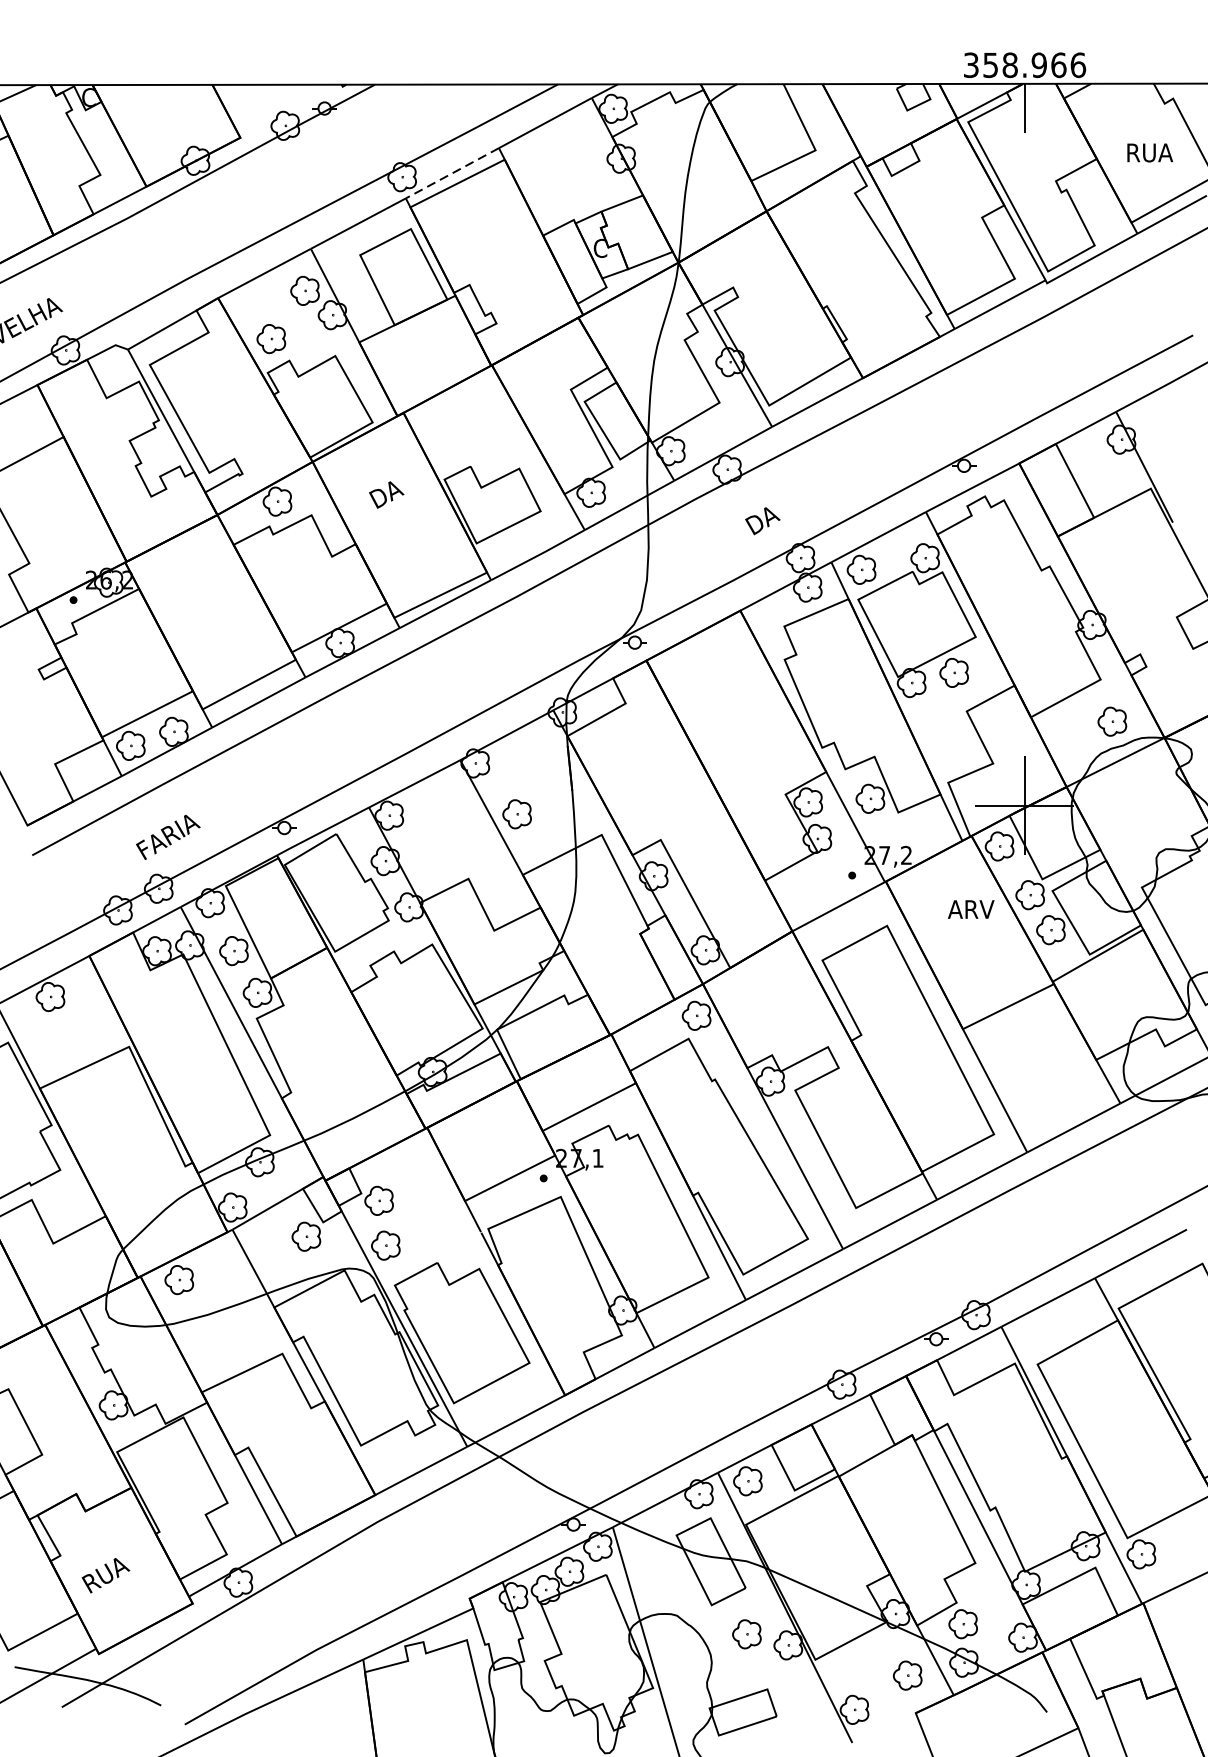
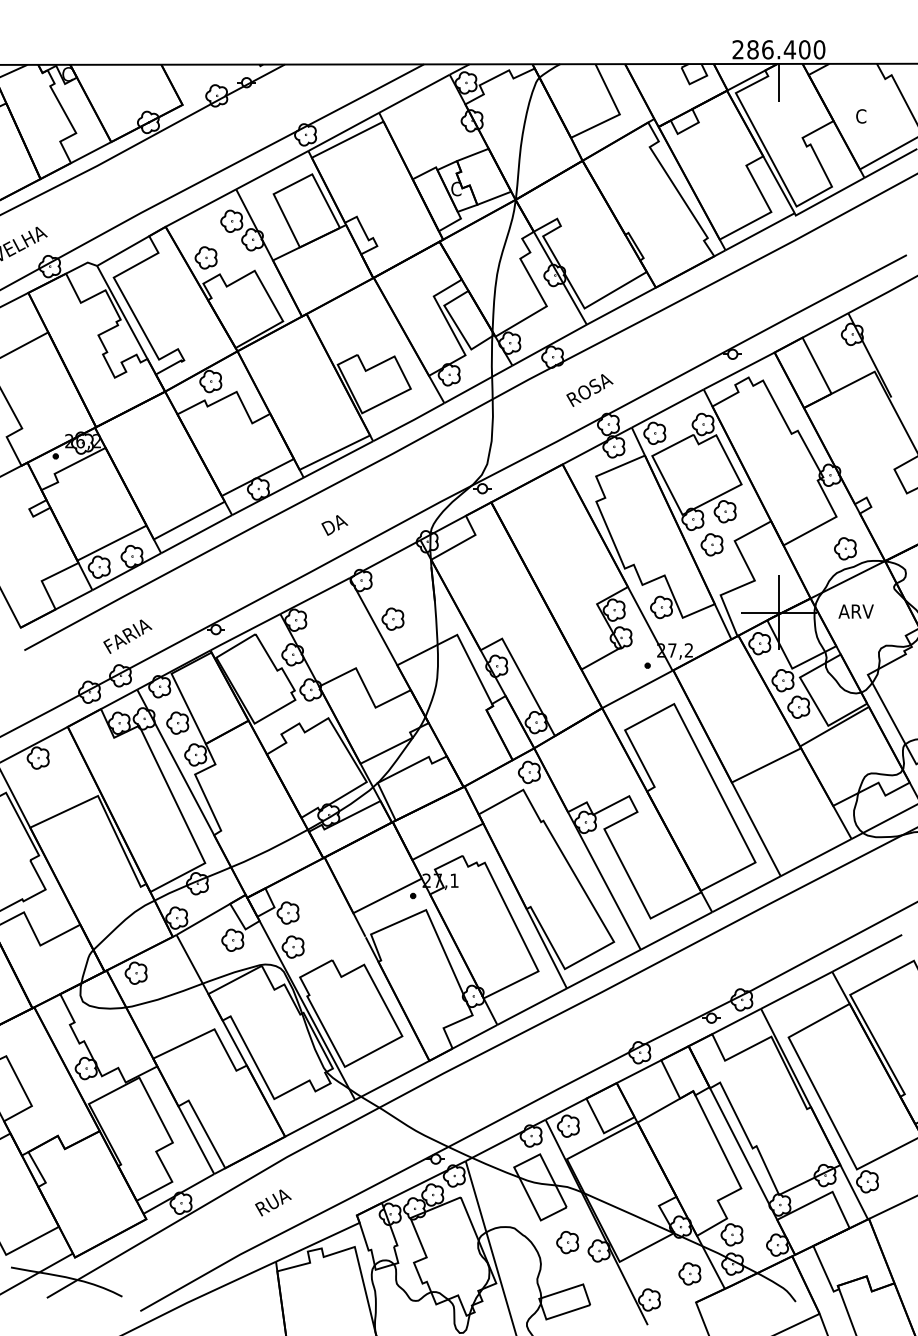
text: (1024, 64) -> (778, 49), 358.966 -> 286.400
text: (1149, 153) -> (873, 116), RUA -> C
line: (452, 174) -> (343, 132), dashed -> solid
text: (386, 495) -> (334, 525), moved
text: (779, 513) -> (592, 390), DA -> ROSA
part: (936, 716) -> (711, 544), added
text: (970, 909) -> (855, 611), moved
text: (106, 1575) -> (273, 1202), moved

